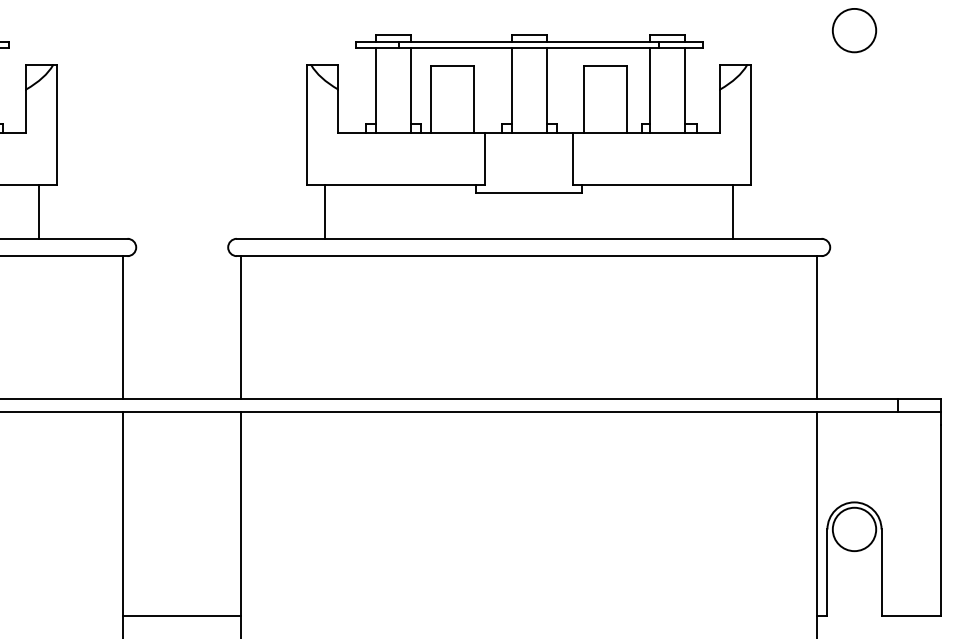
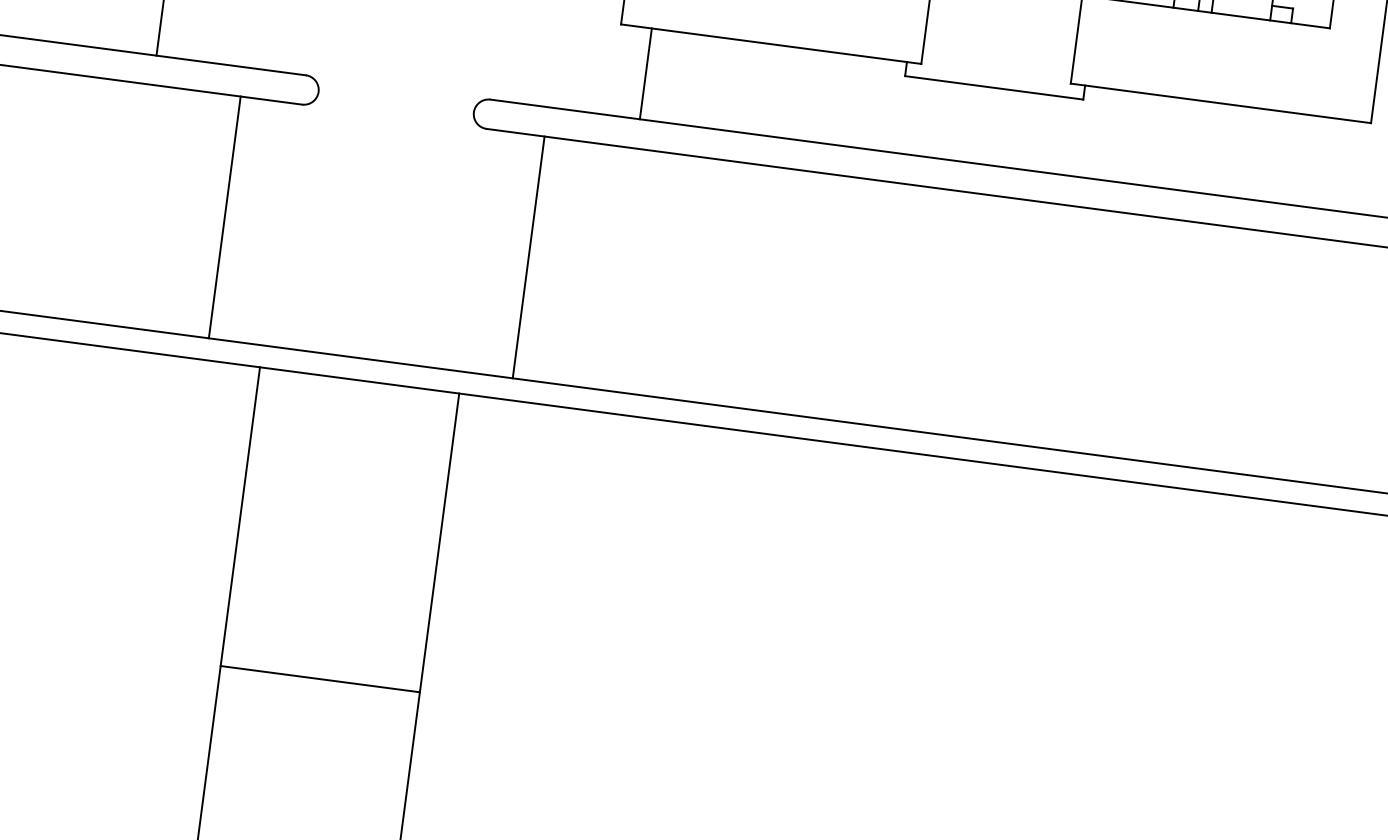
line: (733, 211) -> (1335, 163), removed
line: (123, 327) -> (225, 217), moved
line: (241, 327) -> (529, 257), moved
line: (182, 616) -> (320, 679), moved

